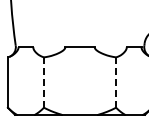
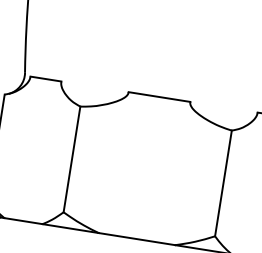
line: (43, 83) -> (70, 161), dashed -> solid
line: (116, 83) -> (223, 185), dashed -> solid

